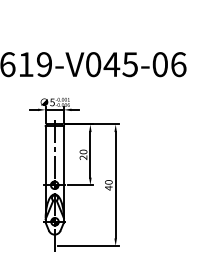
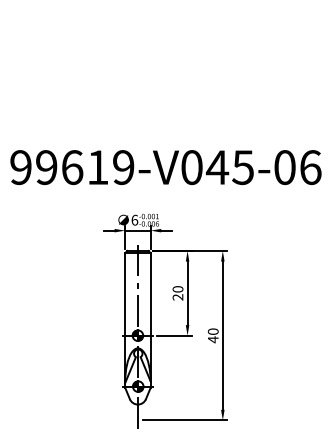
text: (52, 101) -> (134, 219), 5 -> 6

